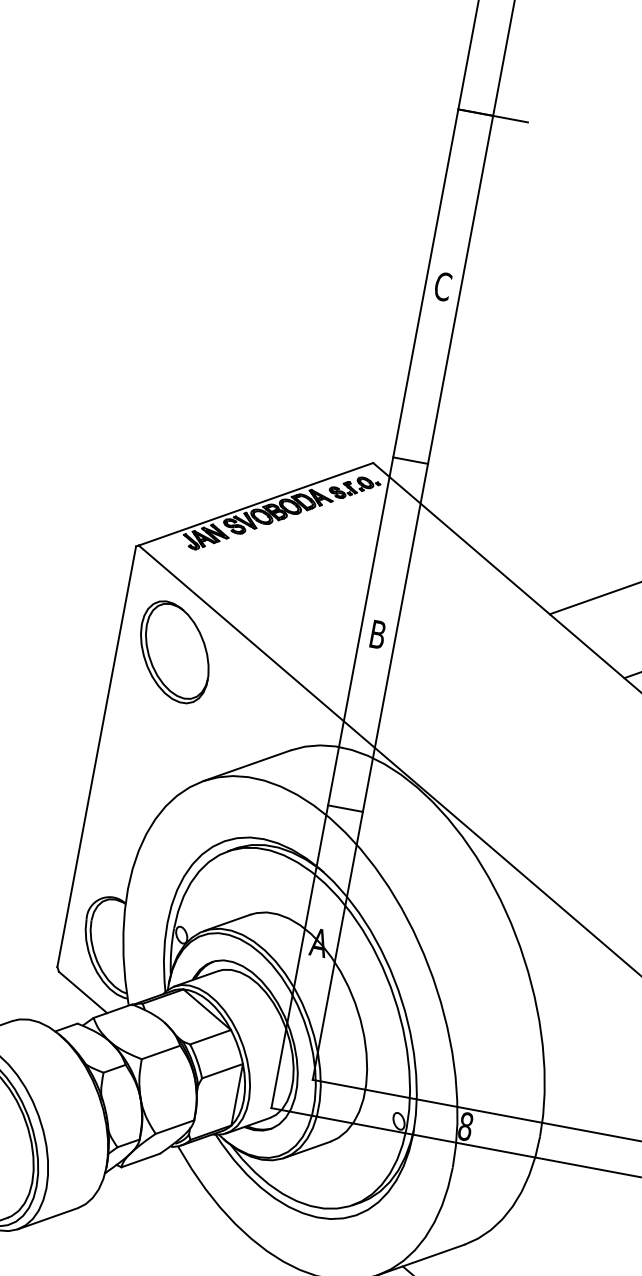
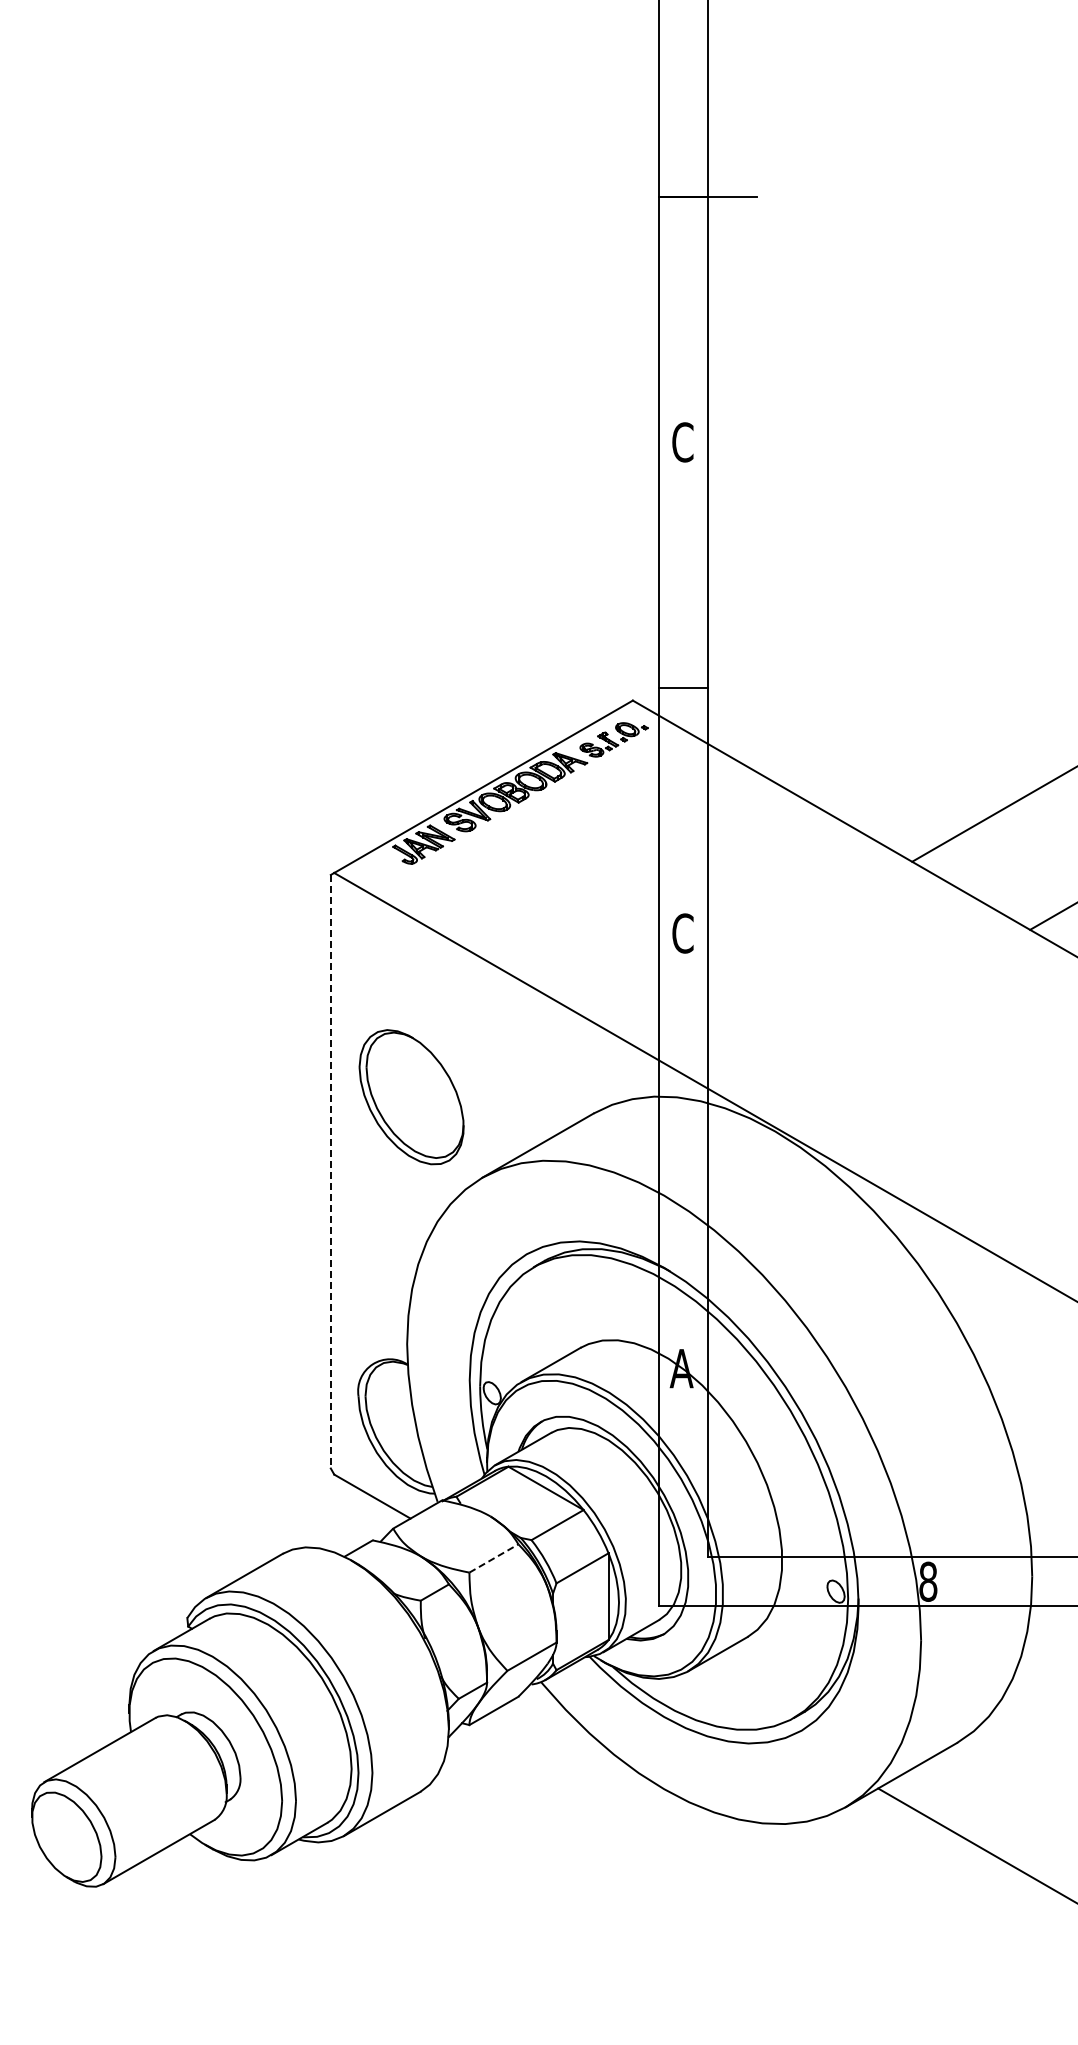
text: (377, 634) -> (682, 933), B -> C
part: (174, 652) -> (411, 1097), moved
line: (96, 756) -> (330, 1171), solid -> dashed
line: (345, 808) -> (682, 1178), removed
line: (161, 1052) -> (494, 1558), solid -> dashed

